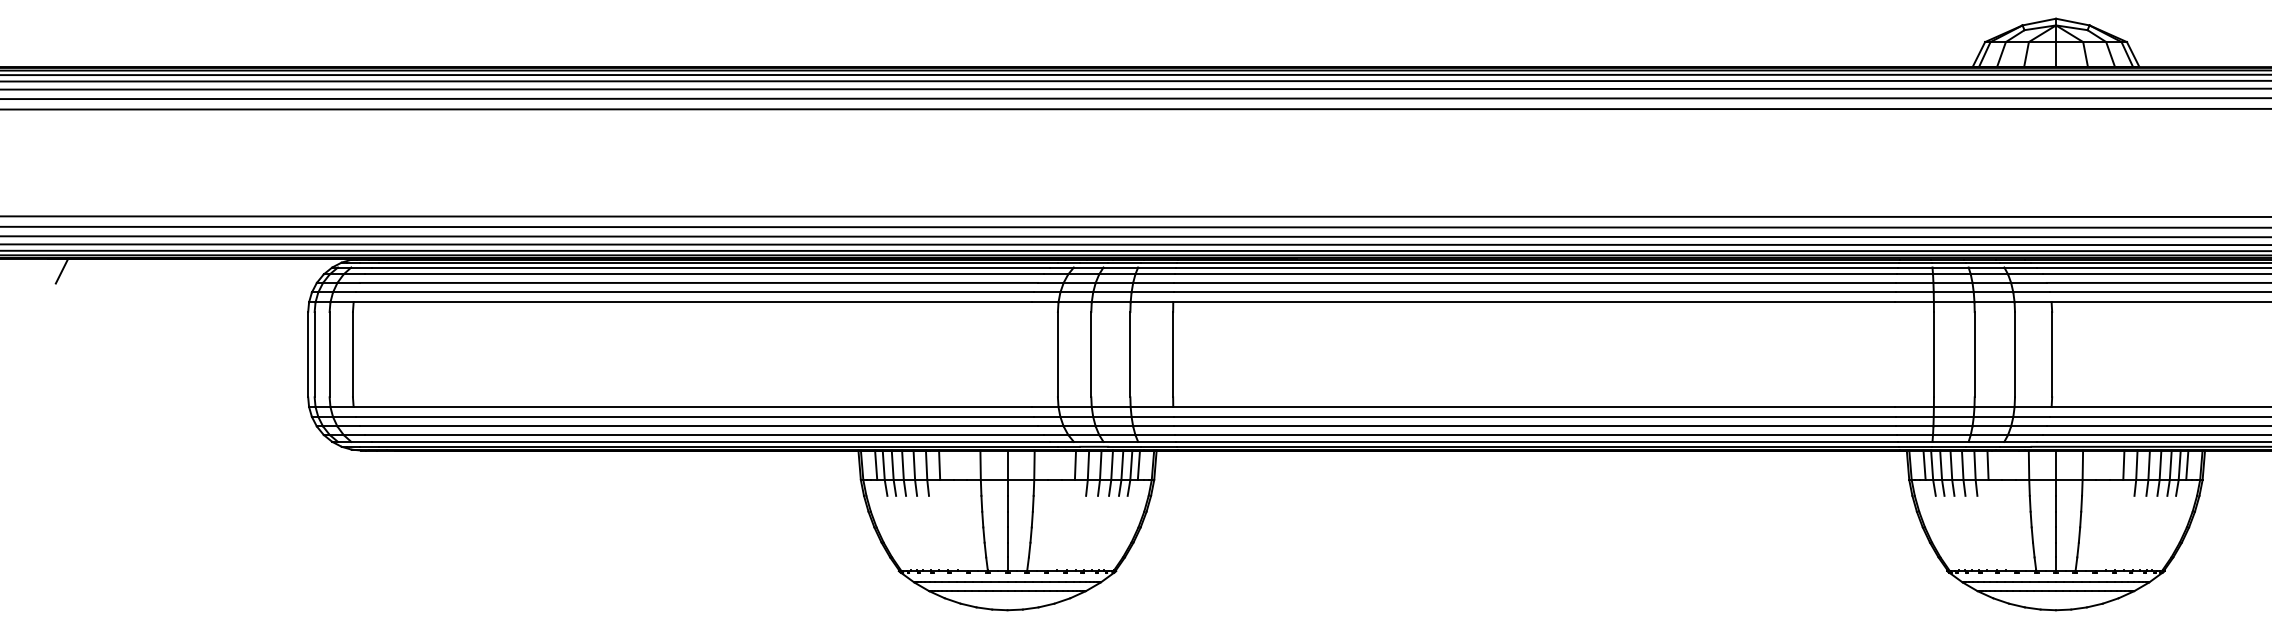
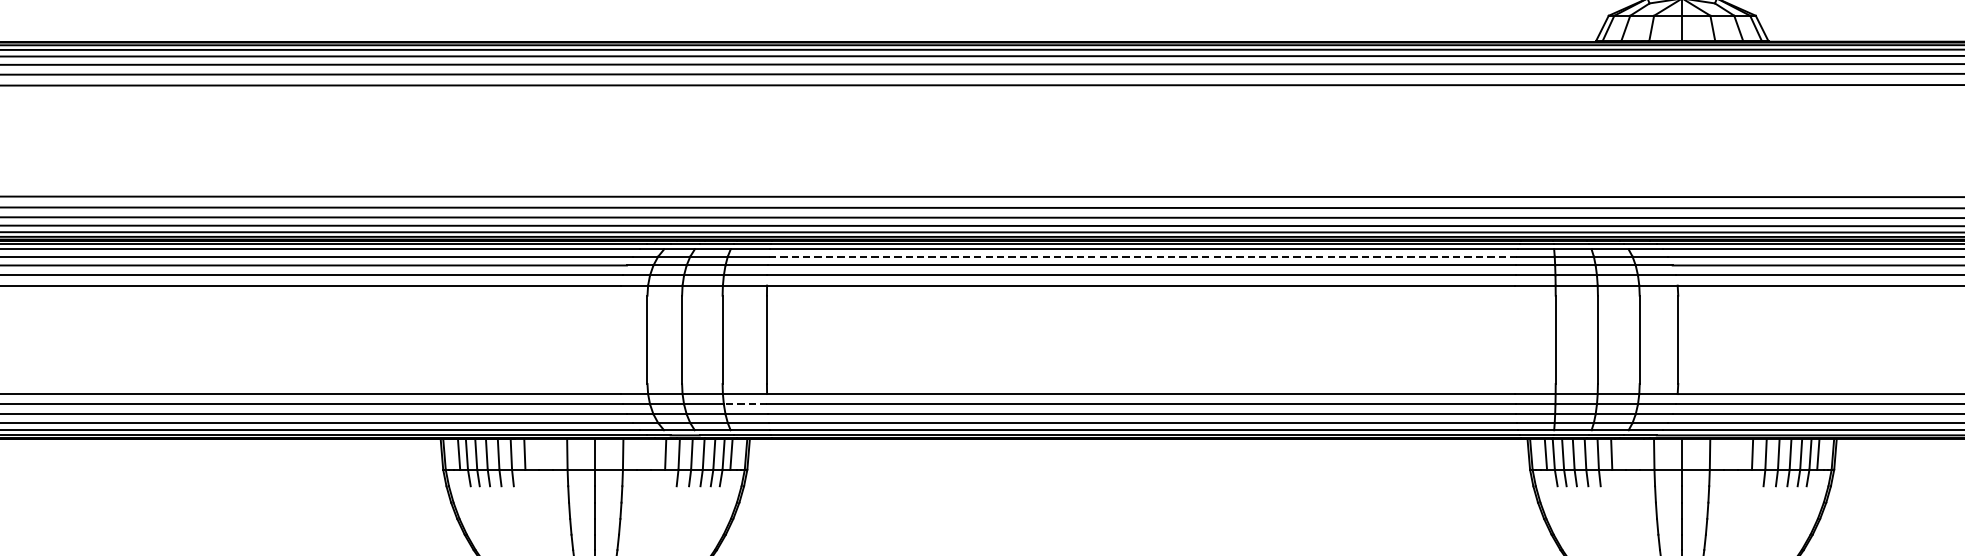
line: (1536, 274) -> (1143, 256), solid -> dashed
line: (1152, 416) -> (745, 403), solid -> dashed

